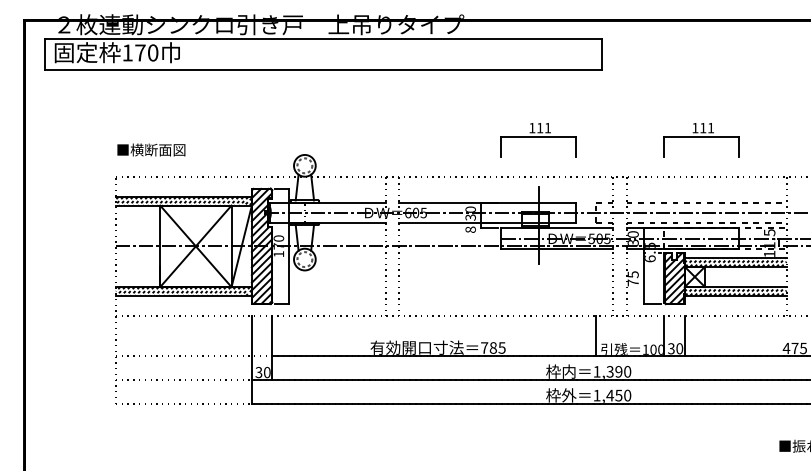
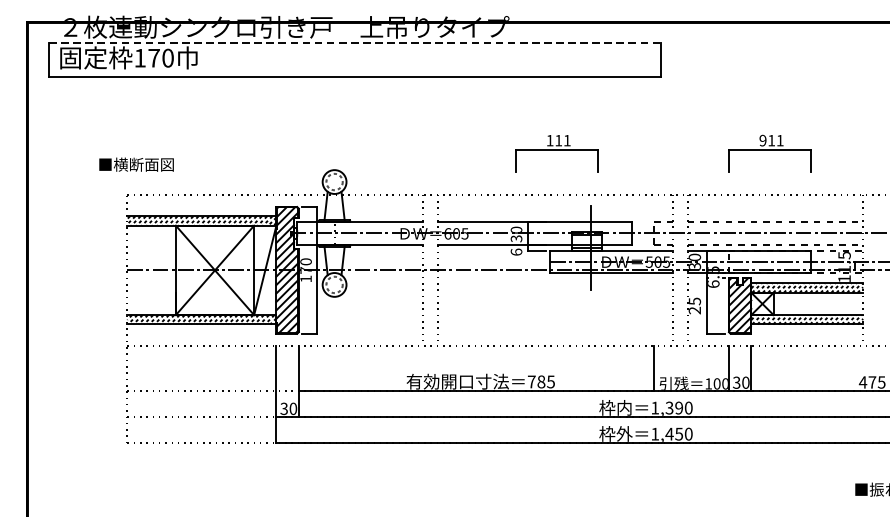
line: (323, 39) -> (355, 43), solid -> dashed
text: (695, 127) -> (763, 140), 111 -> 911
part: (538, 140) -> (556, 154), moved
text: (151, 149) -> (136, 164), moved
text: (470, 229) -> (516, 251), 8 -> 6
text: (632, 282) -> (694, 310), 75 -> 25

